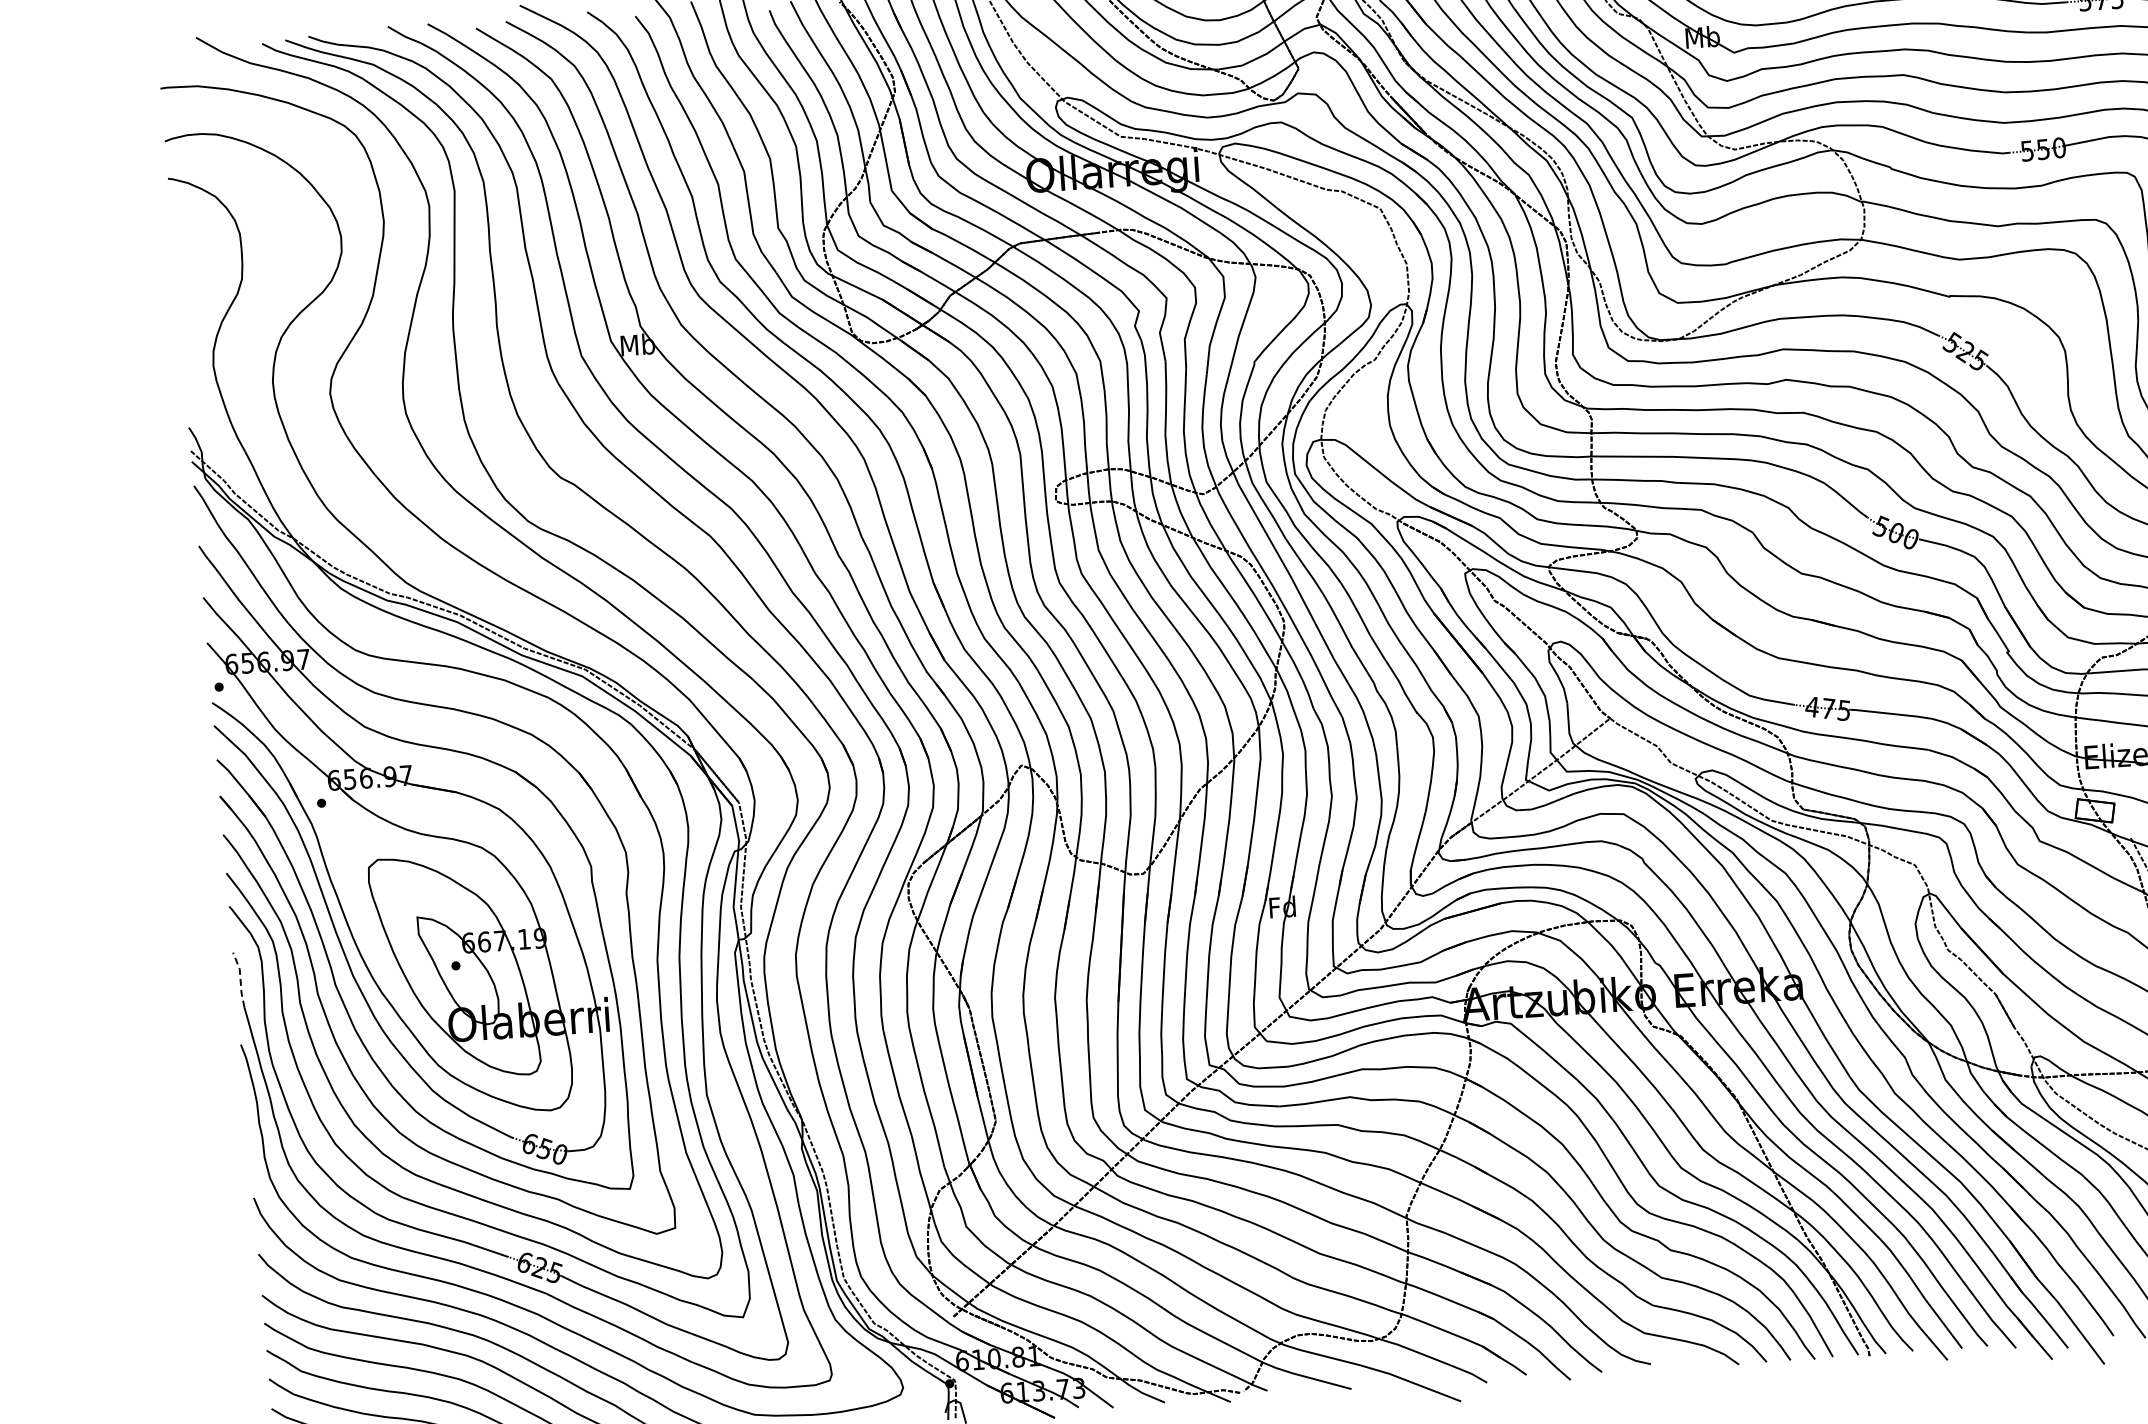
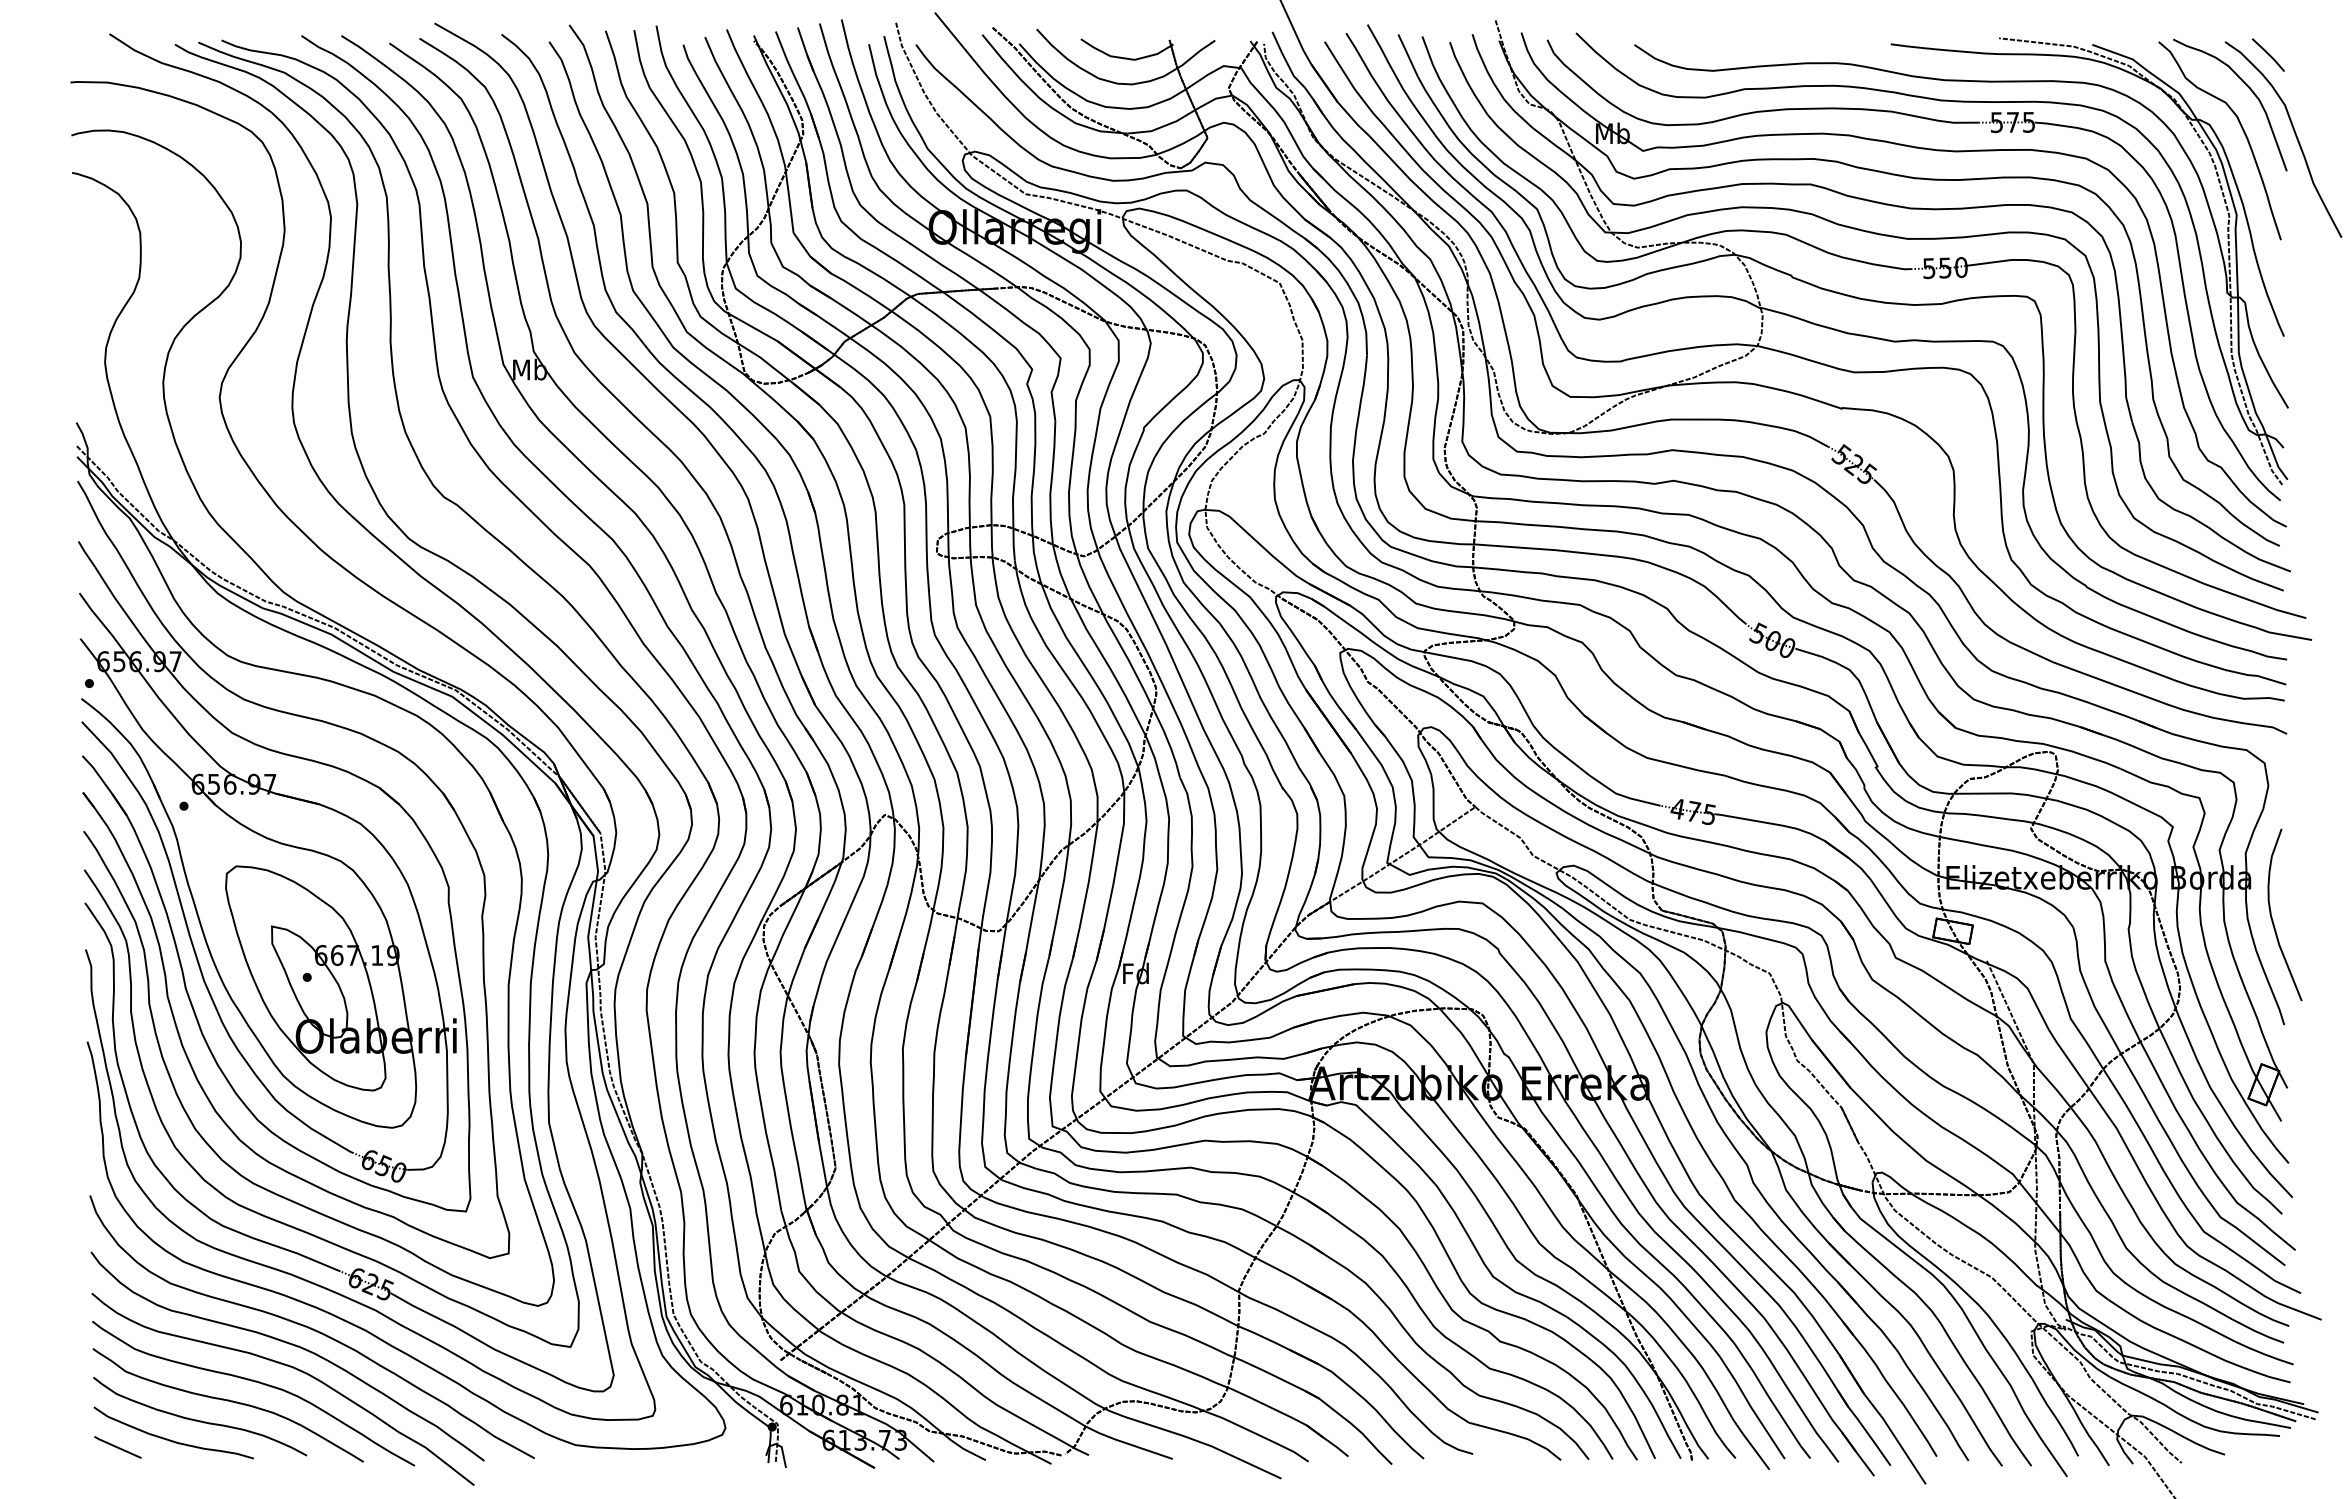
line: (240, 979) -> (91, 976), dashed -> solid

